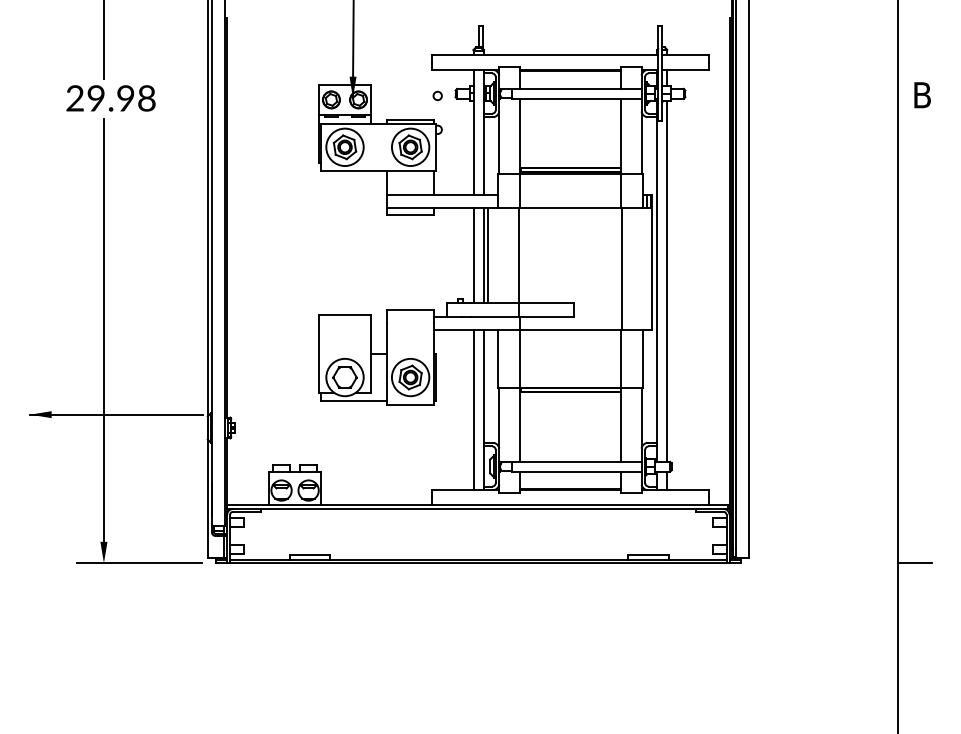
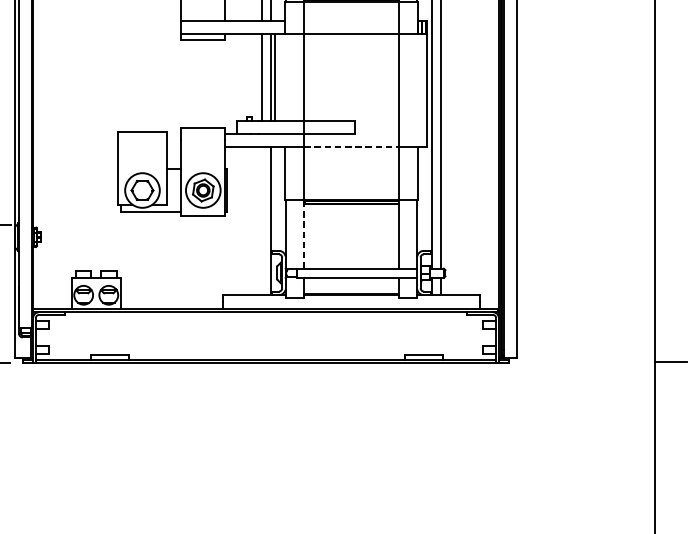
line: (571, 330) -> (352, 146), solid -> dashed
line: (473, 410) -> (261, 221), removed
line: (519, 426) -> (304, 235), solid -> dashed

